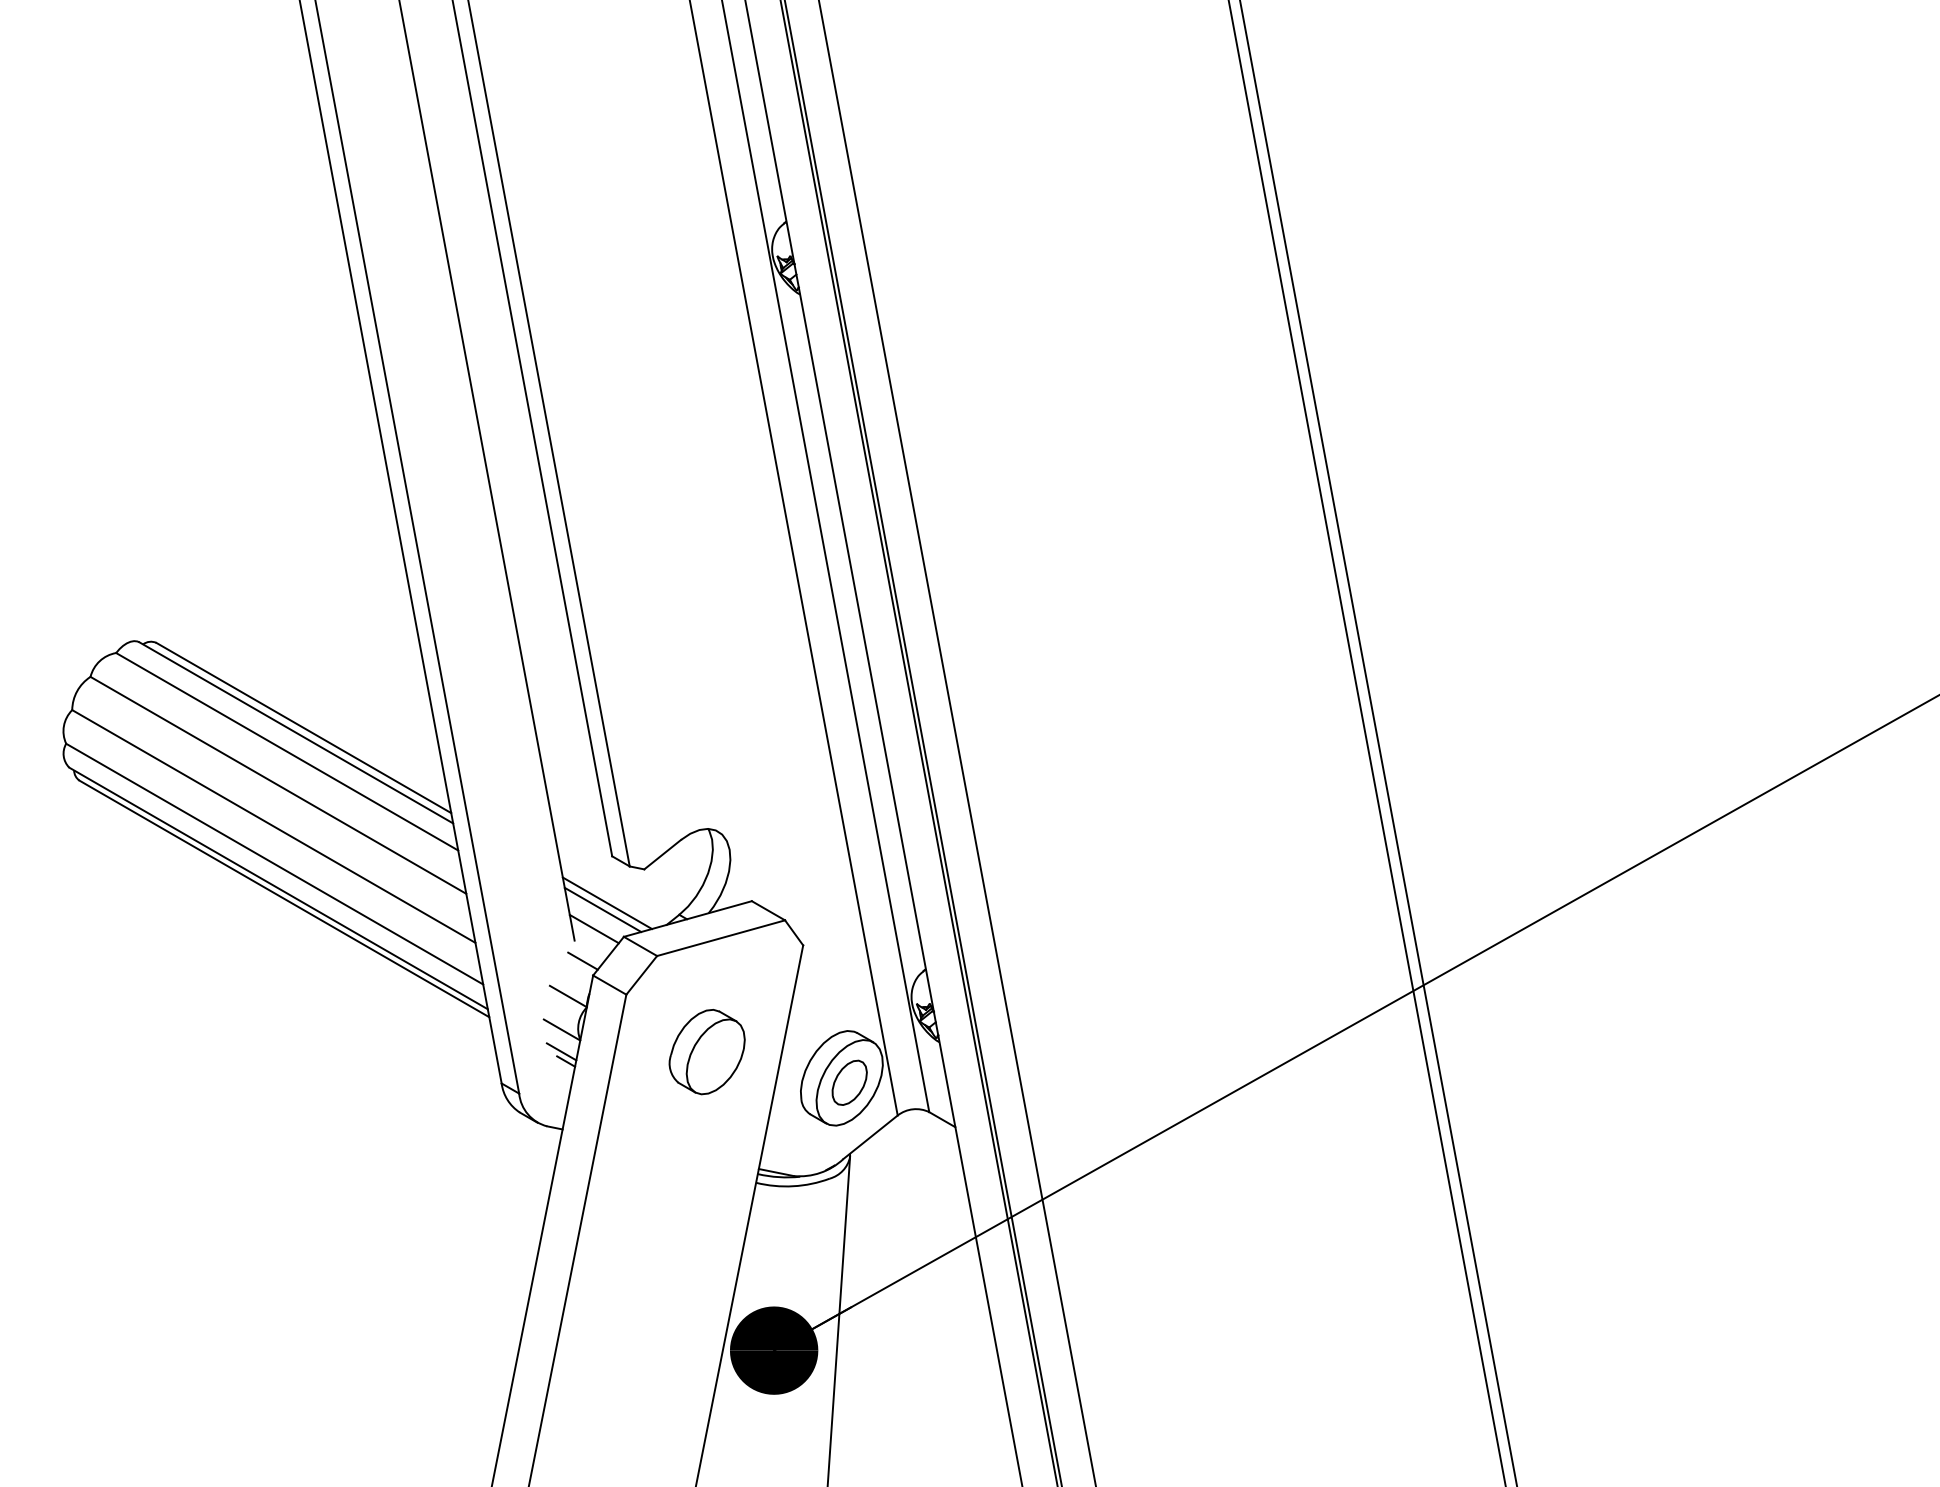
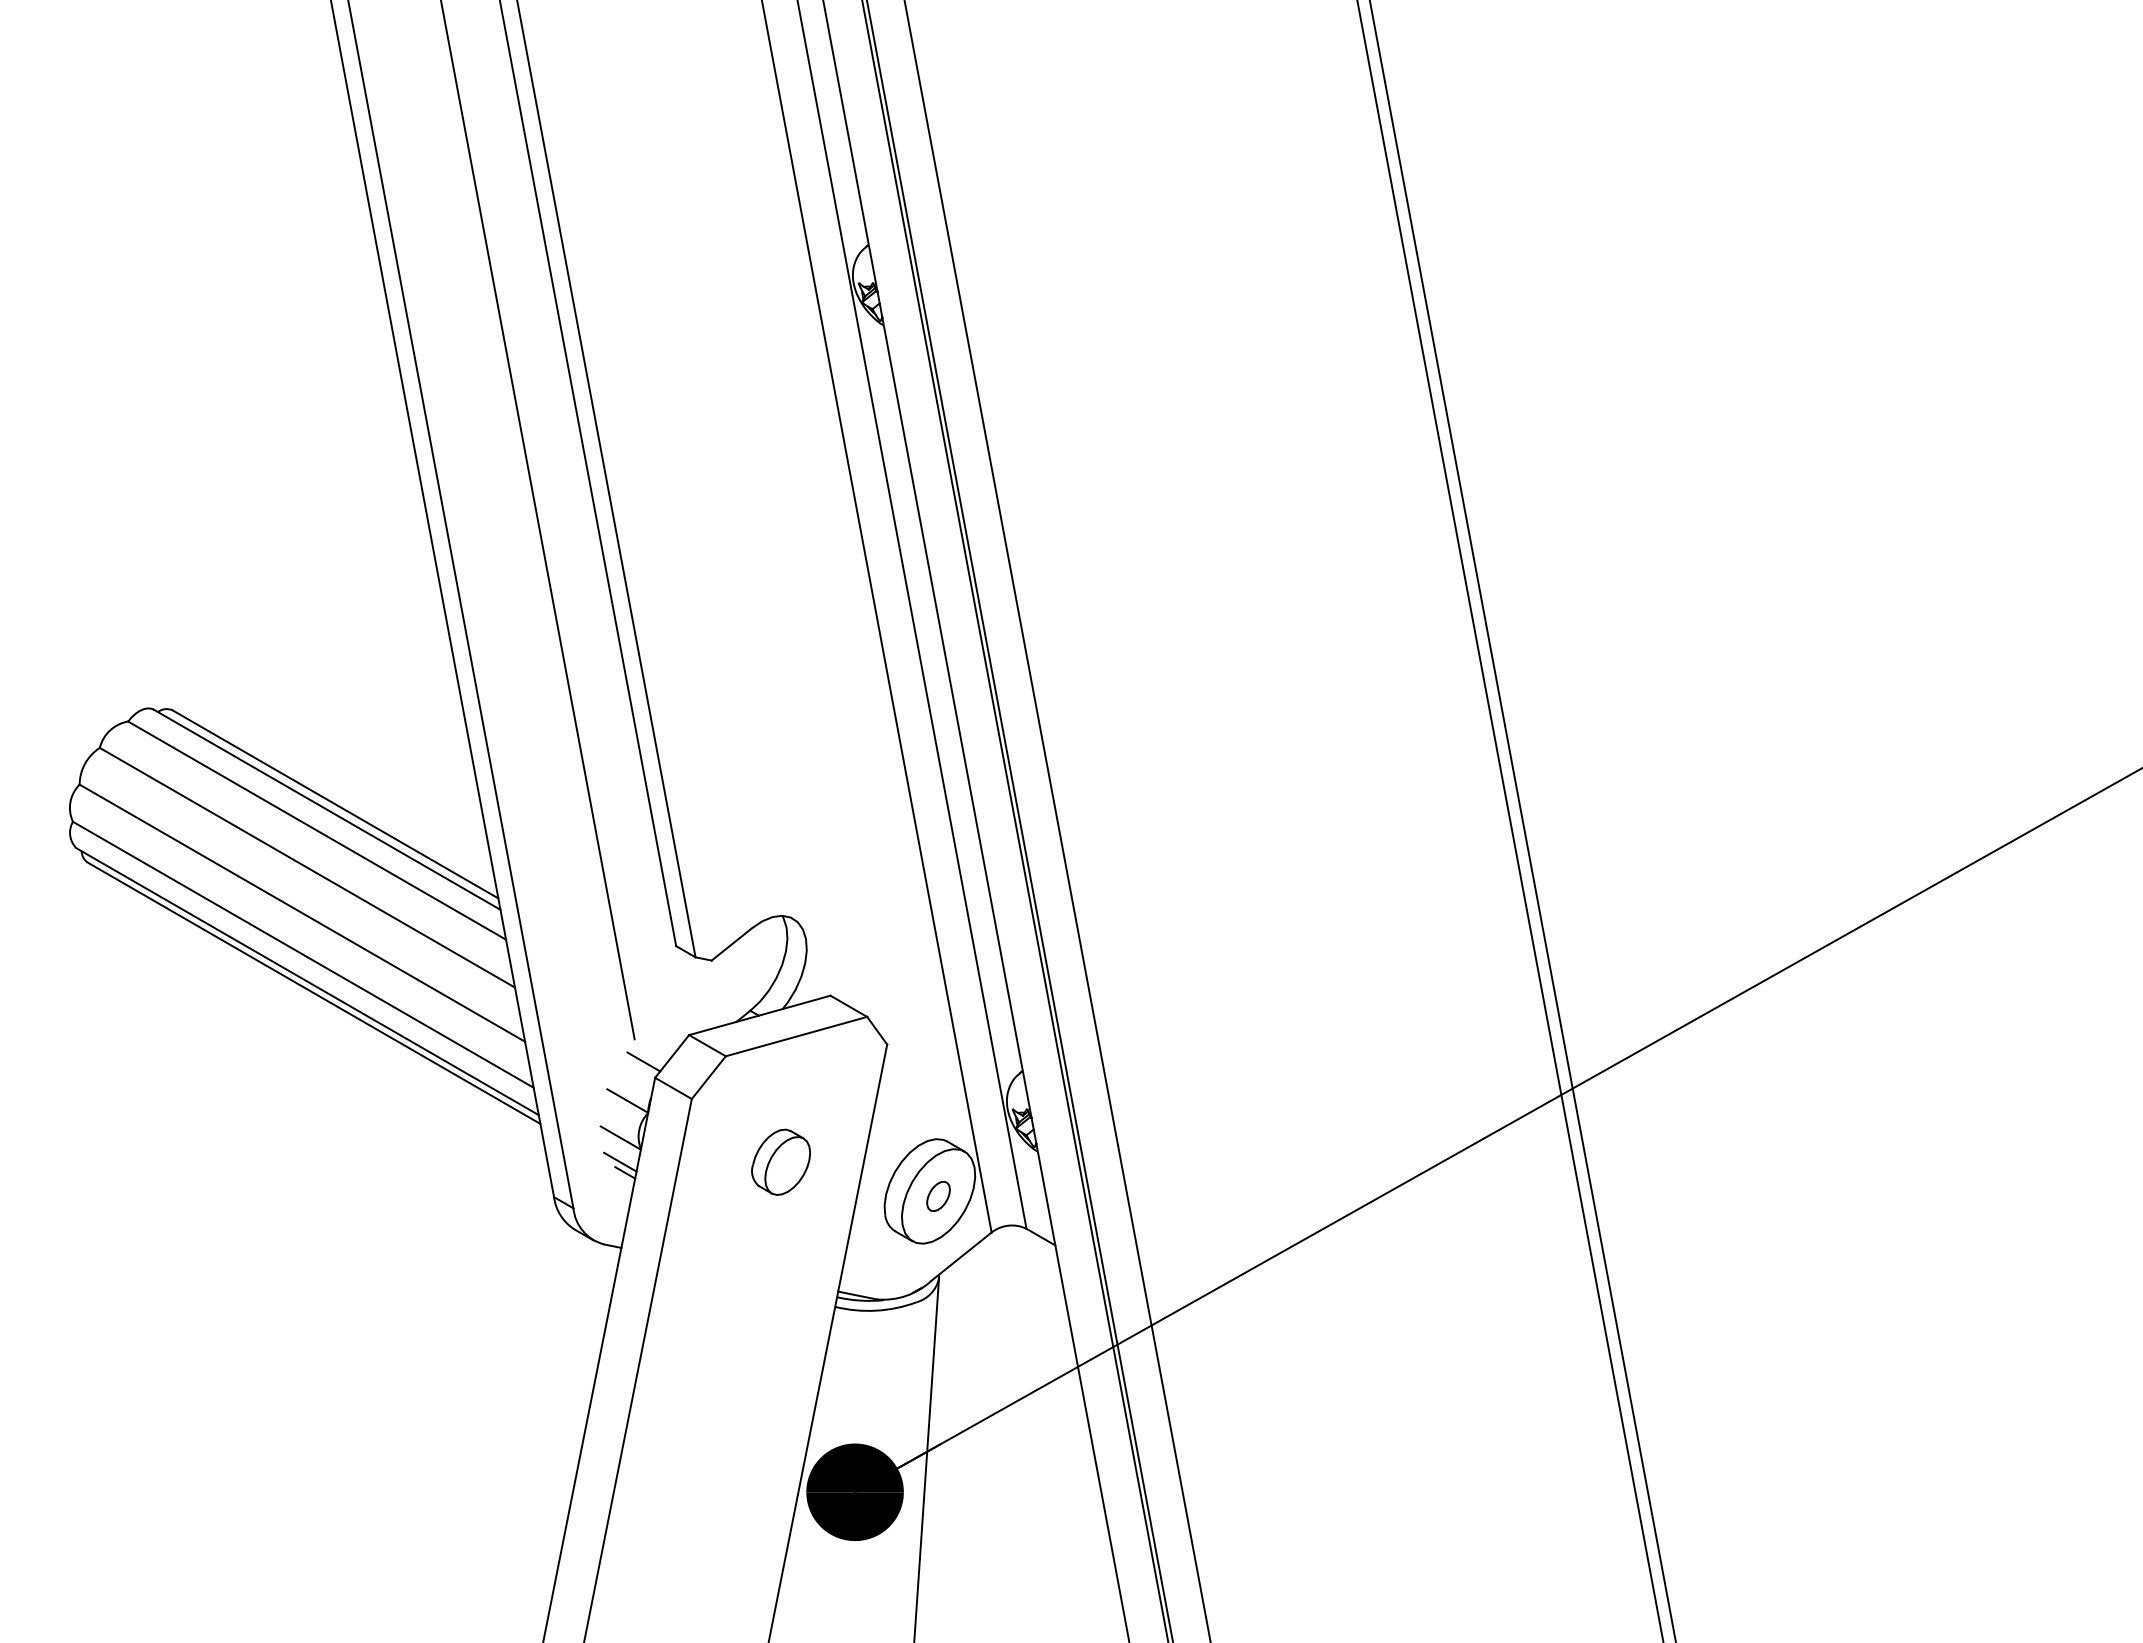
line: (607, 902) -> (670, 997), removed
line: (602, 909) -> (665, 1004), removed
line: (594, 929) -> (656, 1026), removed
part: (706, 1051) -> (780, 1161), size x0.7
part: (849, 1082) -> (938, 1196), size x0.6

